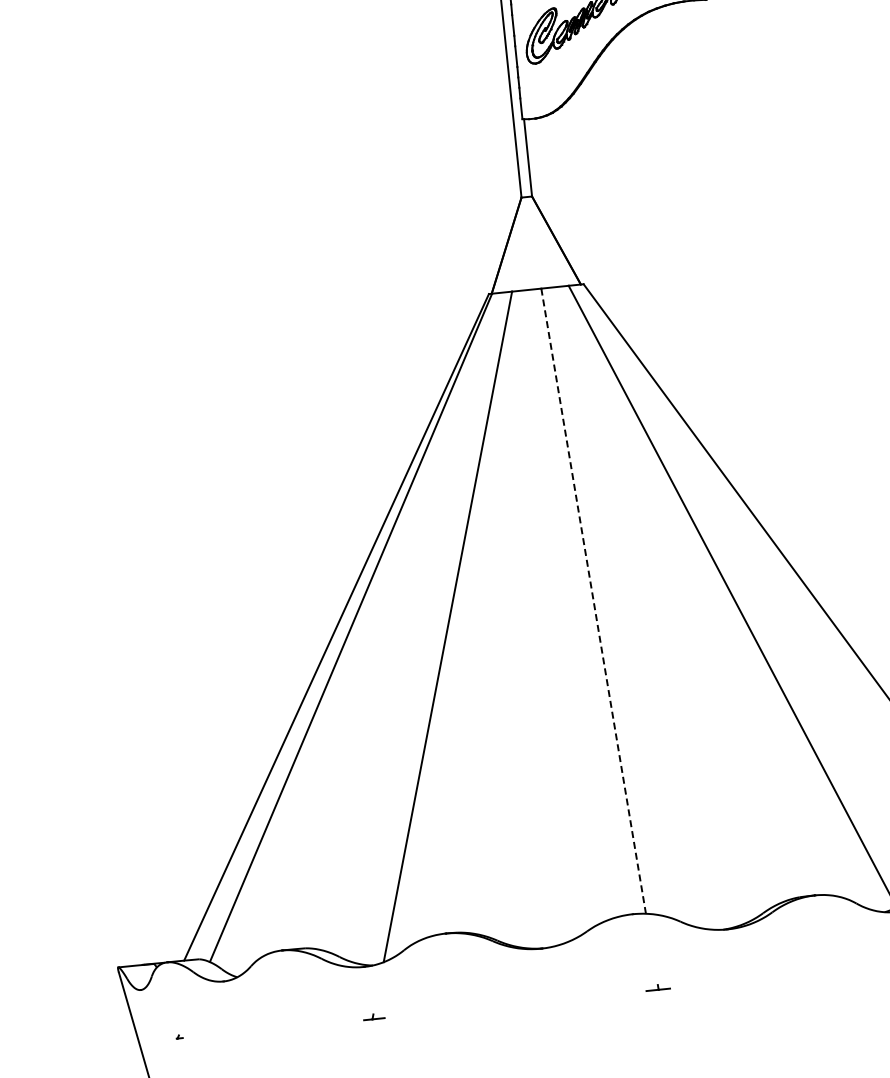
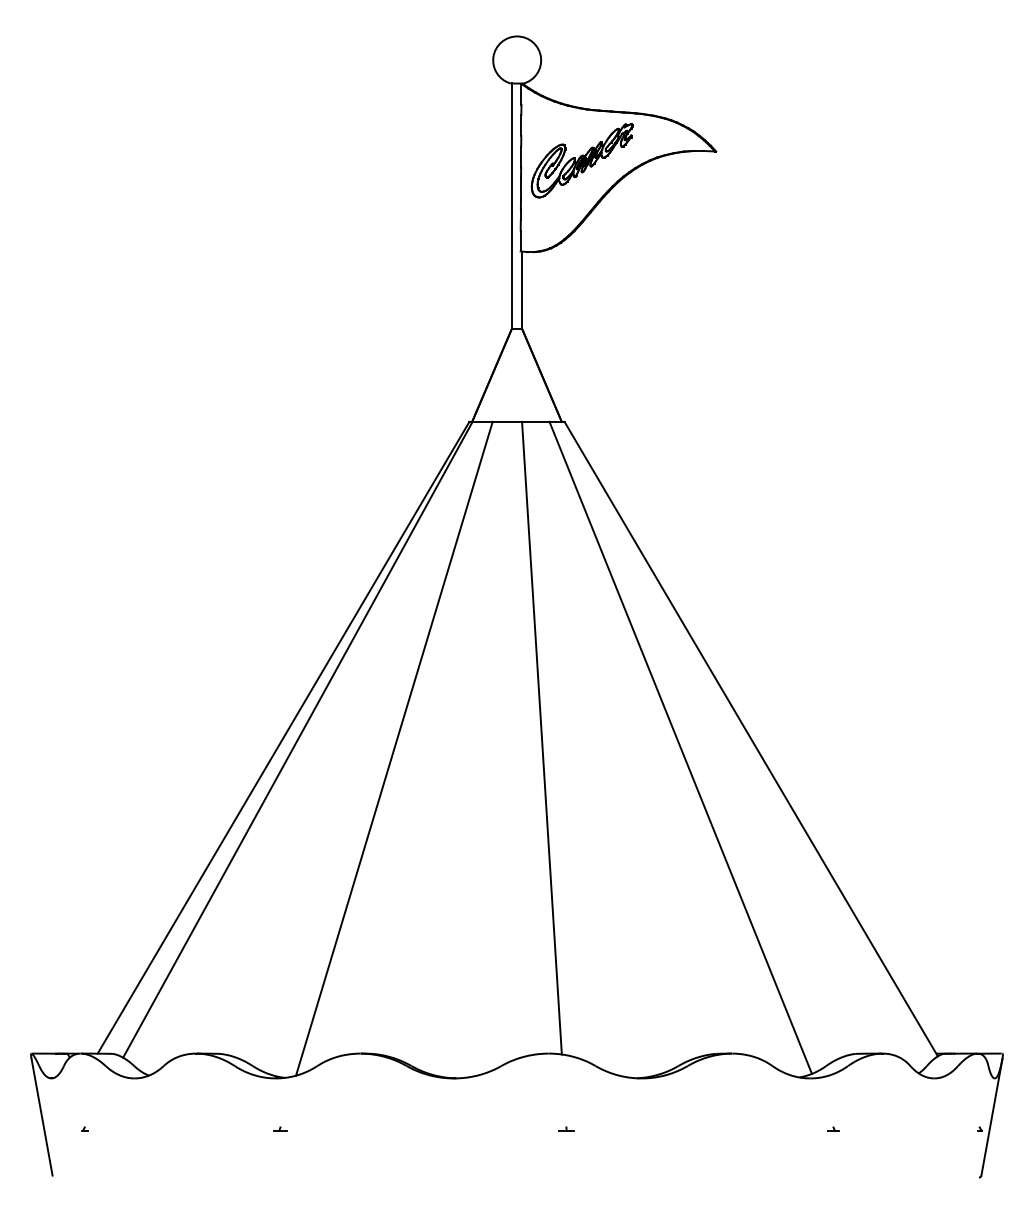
line: (593, 601) -> (541, 738), dashed -> solid
part: (658, 986) -> (566, 1128), size x0.62
part: (373, 1016) -> (280, 1128), size x0.62

